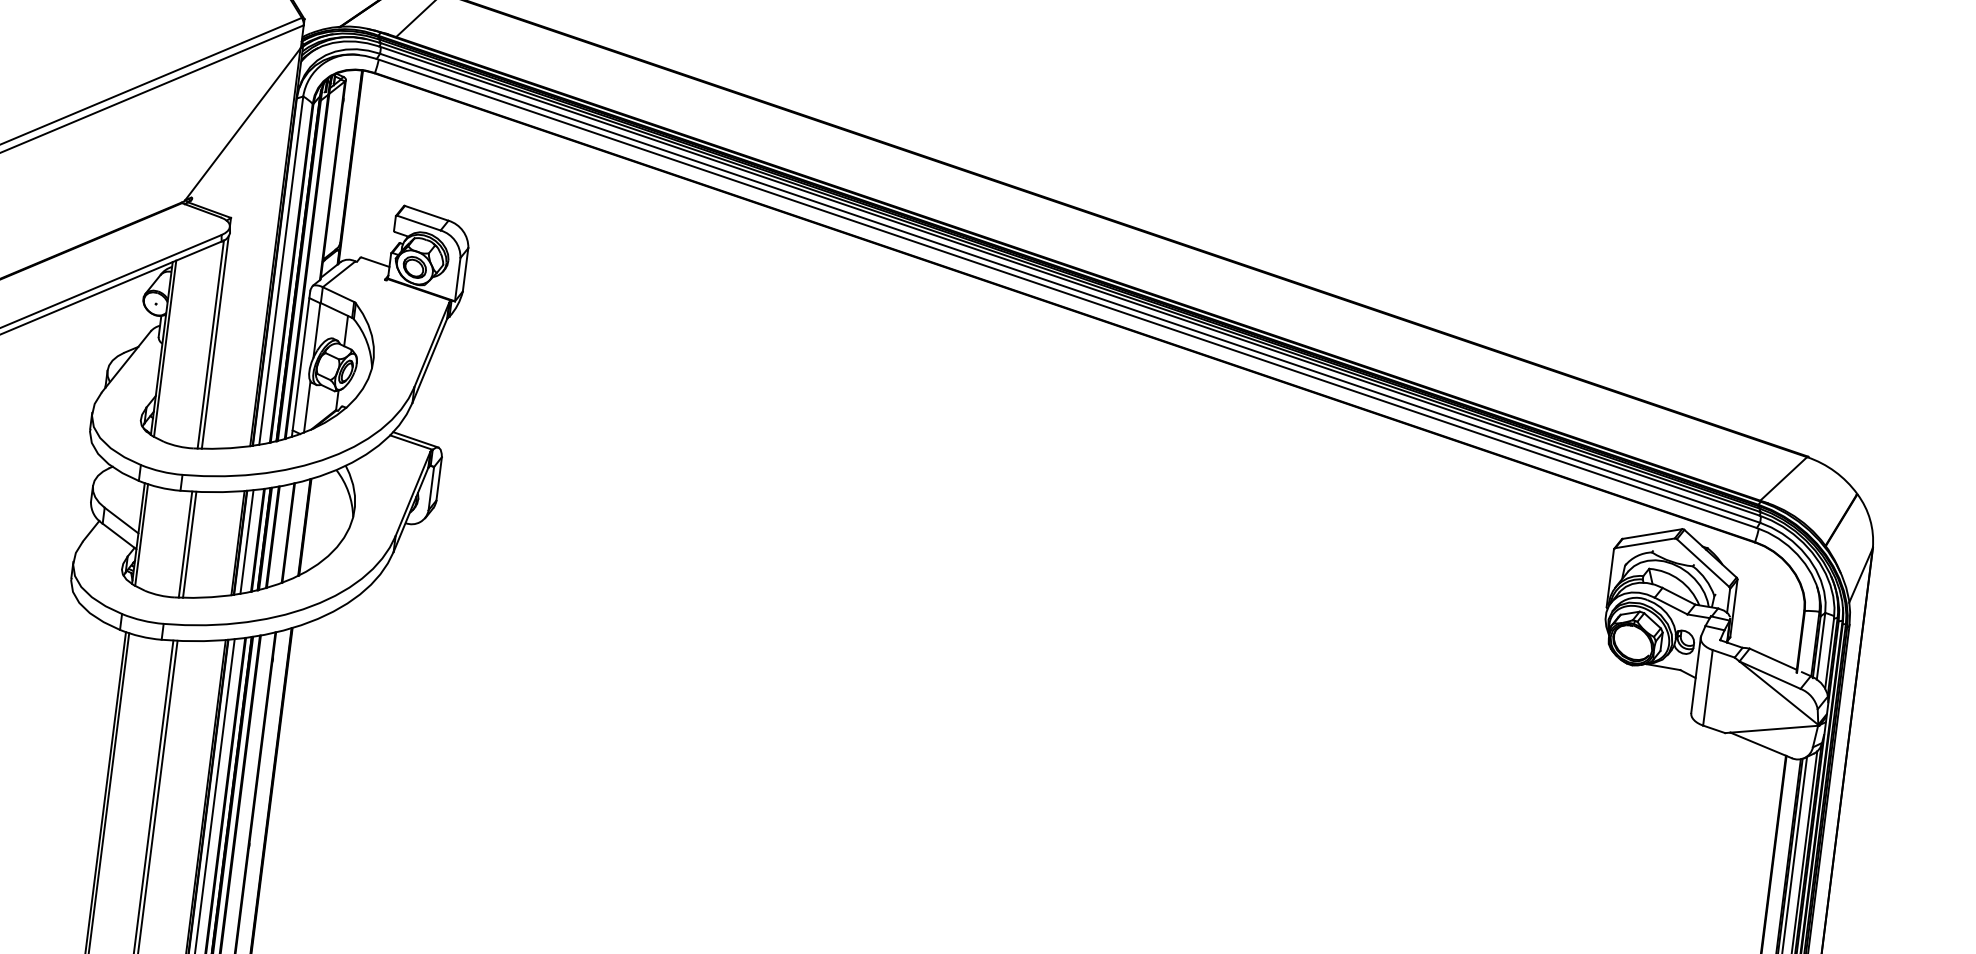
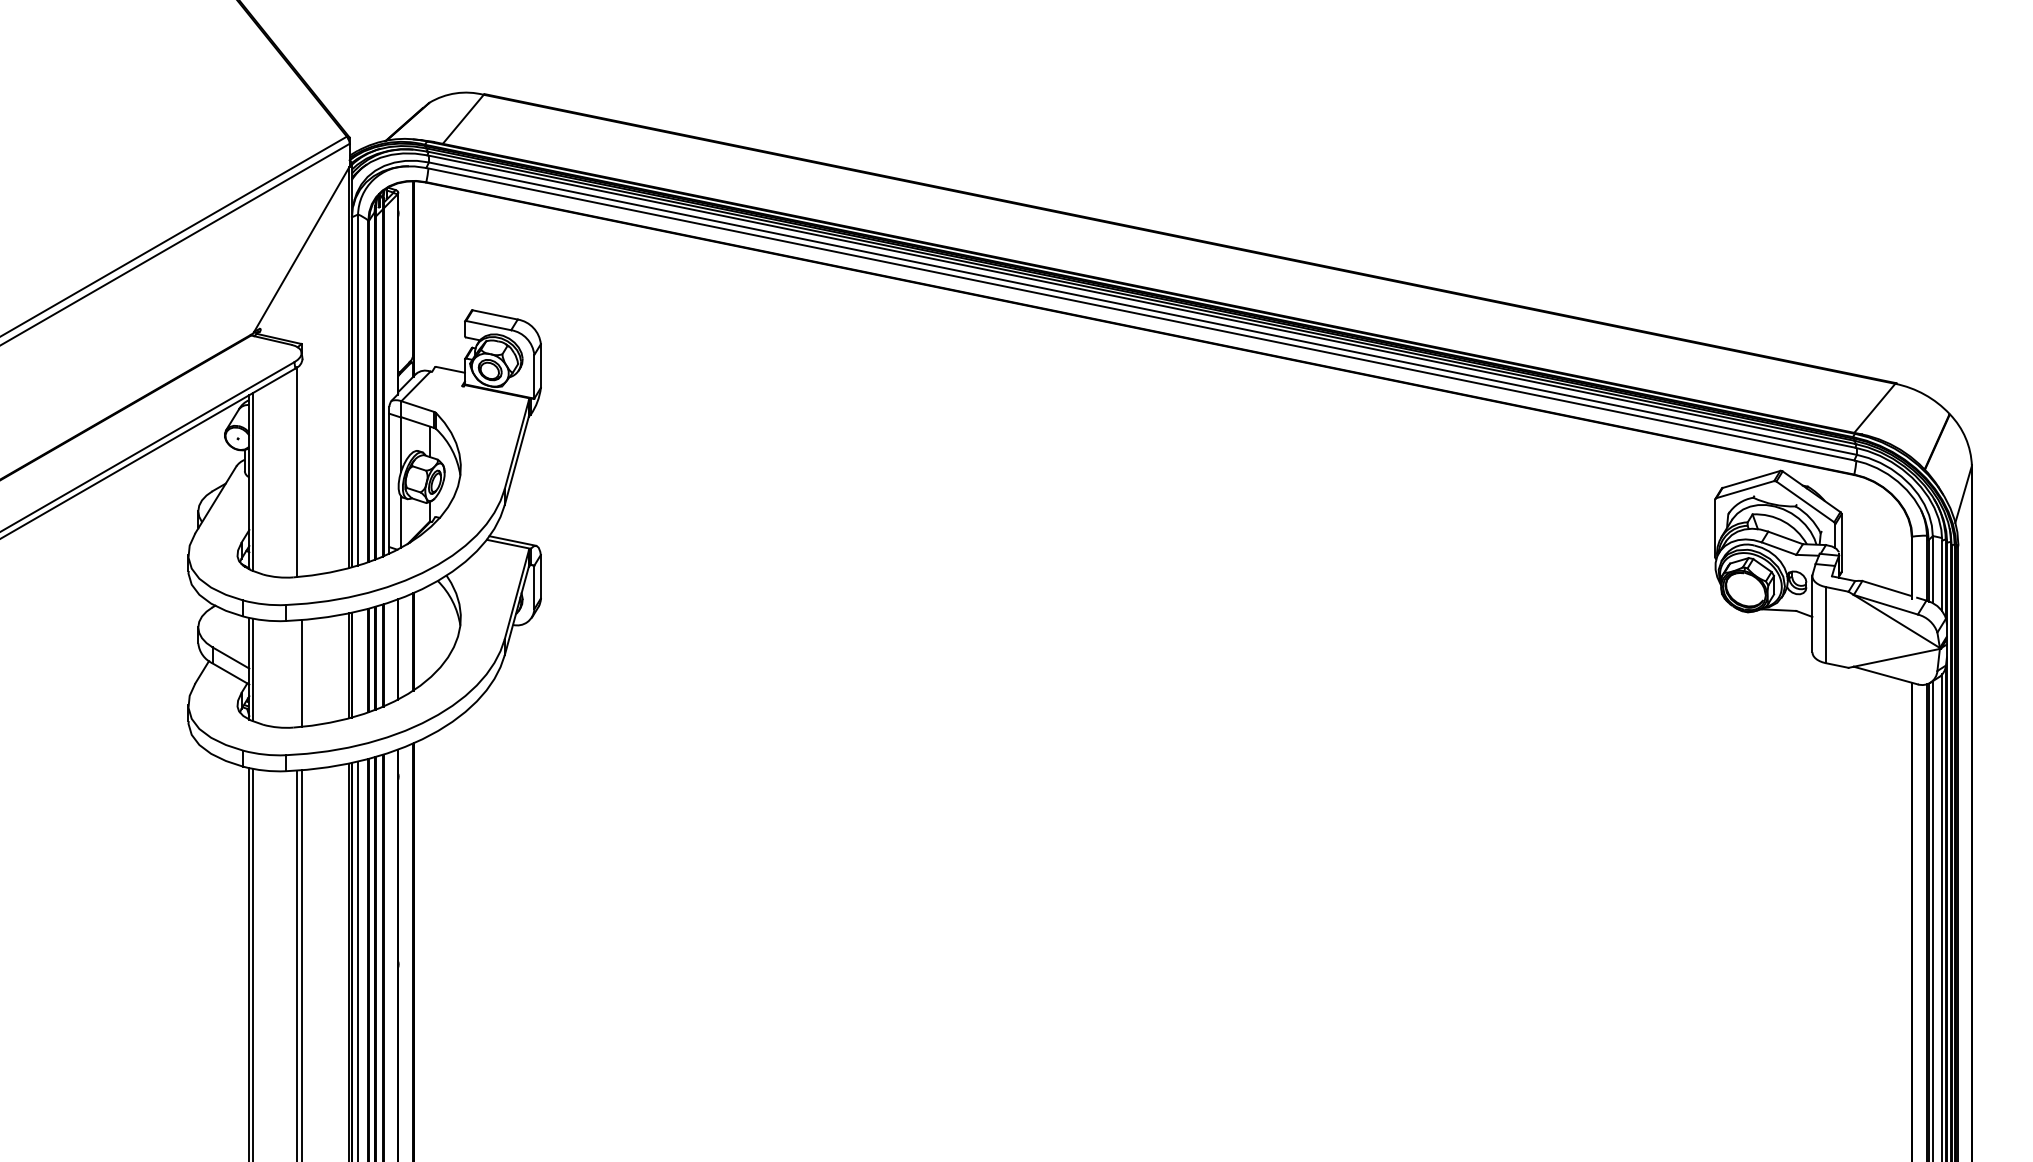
line: (215, 342) -> (301, 469), removed
line: (247, 542) -> (358, 663), removed
line: (185, 544) -> (297, 673), removed

